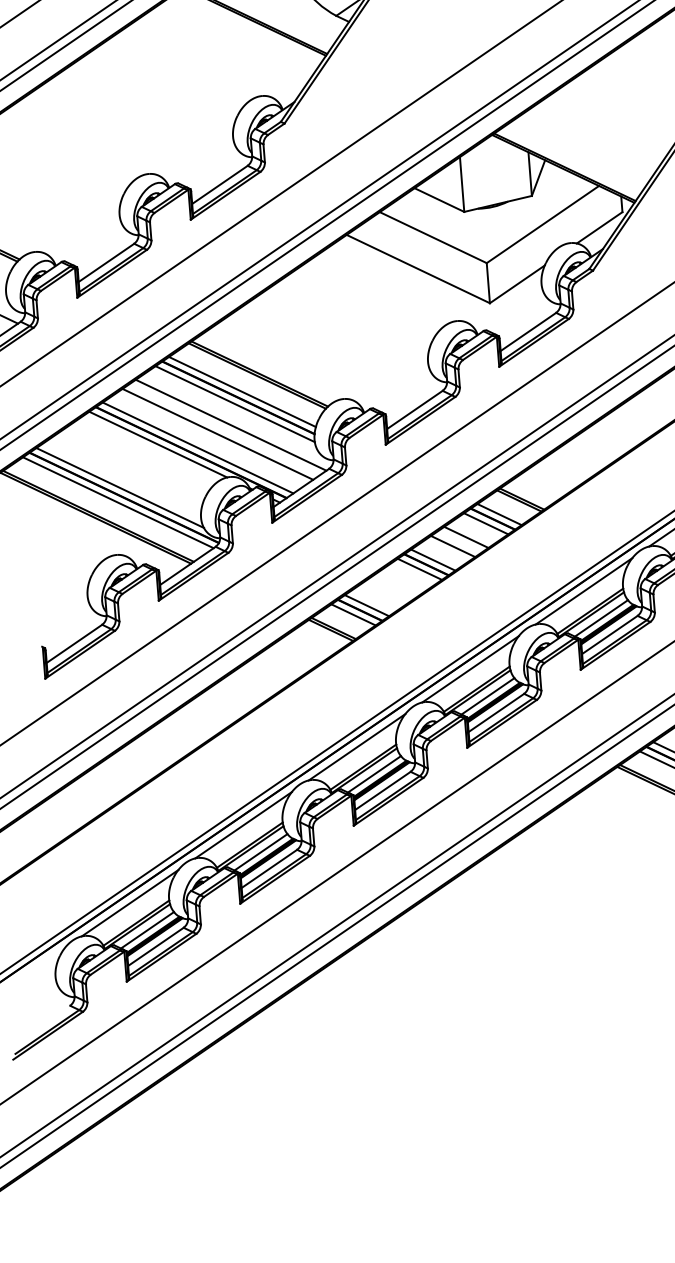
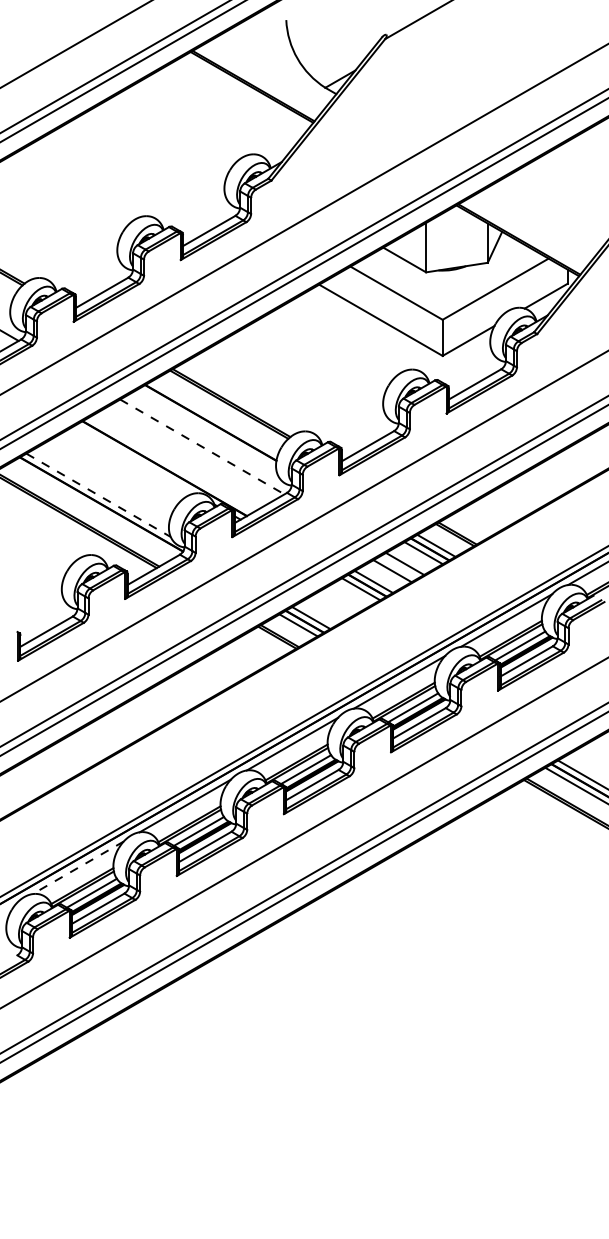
line: (242, 391) -> (214, 417), removed
line: (235, 404) -> (207, 428), removed
line: (231, 424) -> (202, 446), solid -> dashed
line: (217, 433) -> (189, 453), removed
line: (157, 443) -> (135, 458), removed
line: (198, 447) -> (171, 464), removed
line: (121, 488) -> (99, 495), solid -> dashed
line: (117, 502) -> (95, 508), removed
line: (130, 902) -> (78, 867), solid -> dashed

